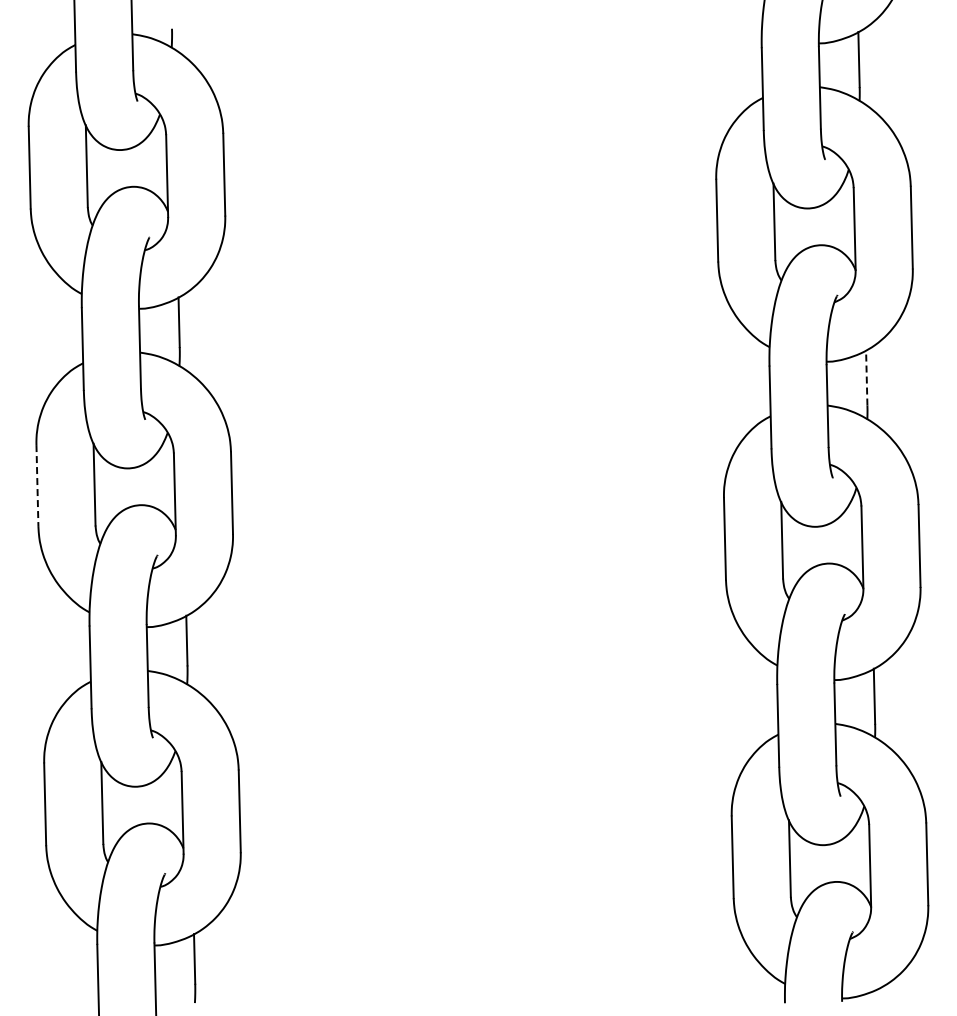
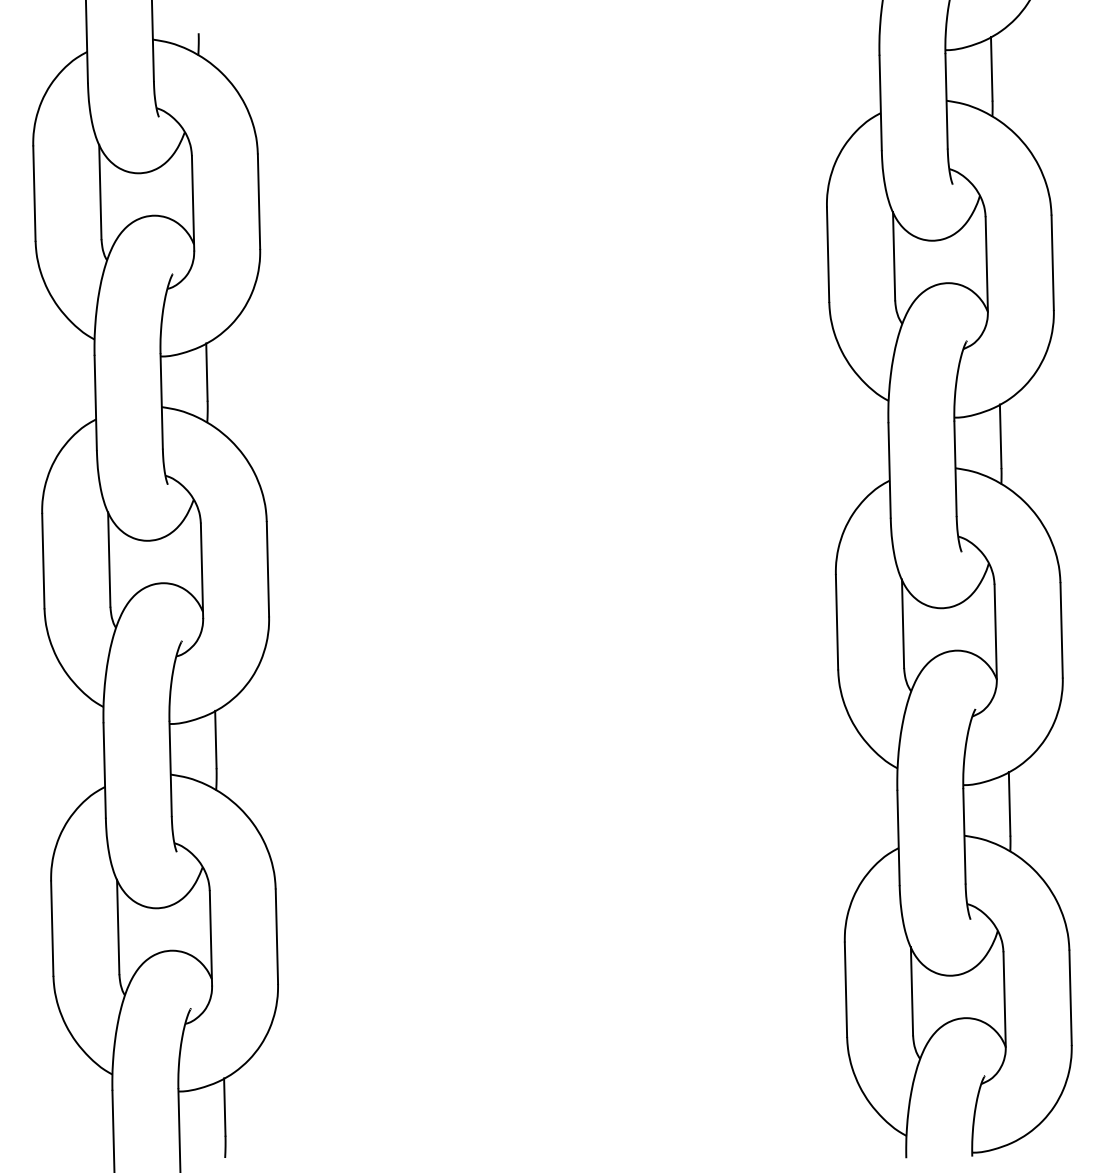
line: (866, 377) -> (1000, 435), dashed -> solid
line: (37, 486) -> (43, 561), dashed -> solid

